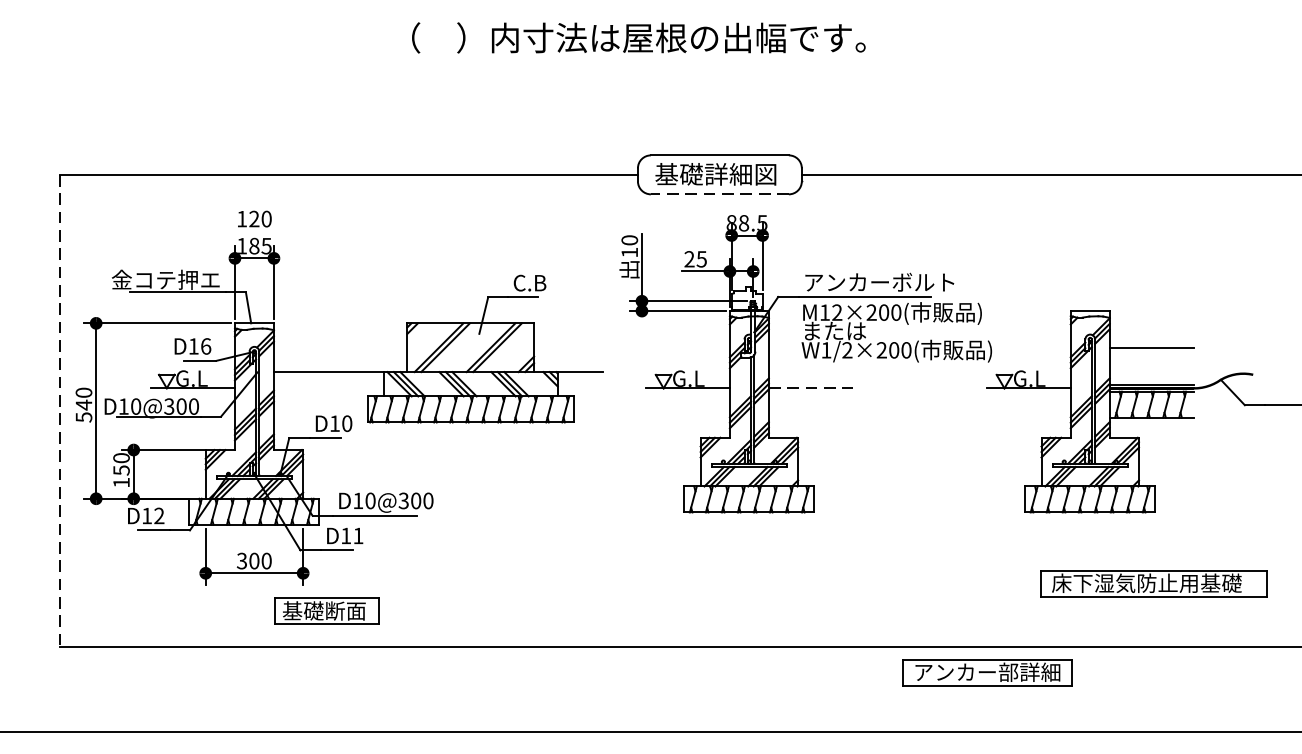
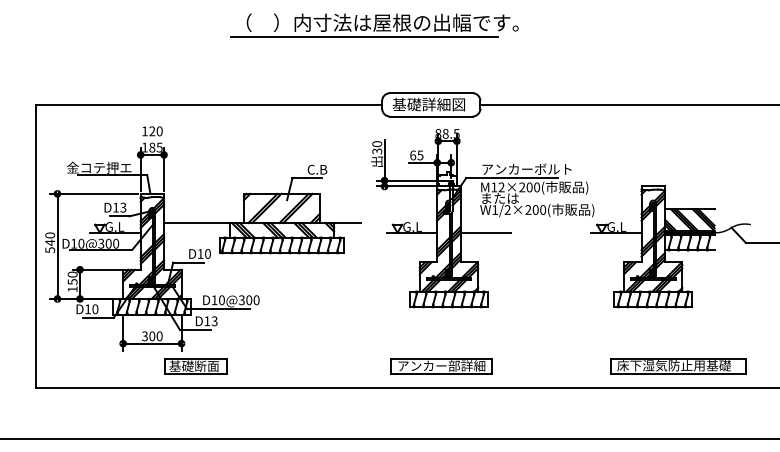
line: (608, 60) -> (364, 36), added
line: (718, 194) -> (430, 116), dashed -> solid
text: (630, 252) -> (377, 151), 10 -> 30
text: (690, 259) -> (413, 155), 25 -> 65
text: (206, 346) -> (123, 207), D16 -> D13
hatch: (1150, 366) -> (689, 219), added
line: (812, 387) -> (486, 232), dashed -> solid
line: (61, 411) -> (36, 246), dashed -> solid
text: (159, 516) -> (95, 309), D12 -> D10
text: (358, 536) -> (214, 321), D11 -> D13
part: (1154, 584) -> (678, 366), moved
part: (987, 673) -> (441, 366), moved

